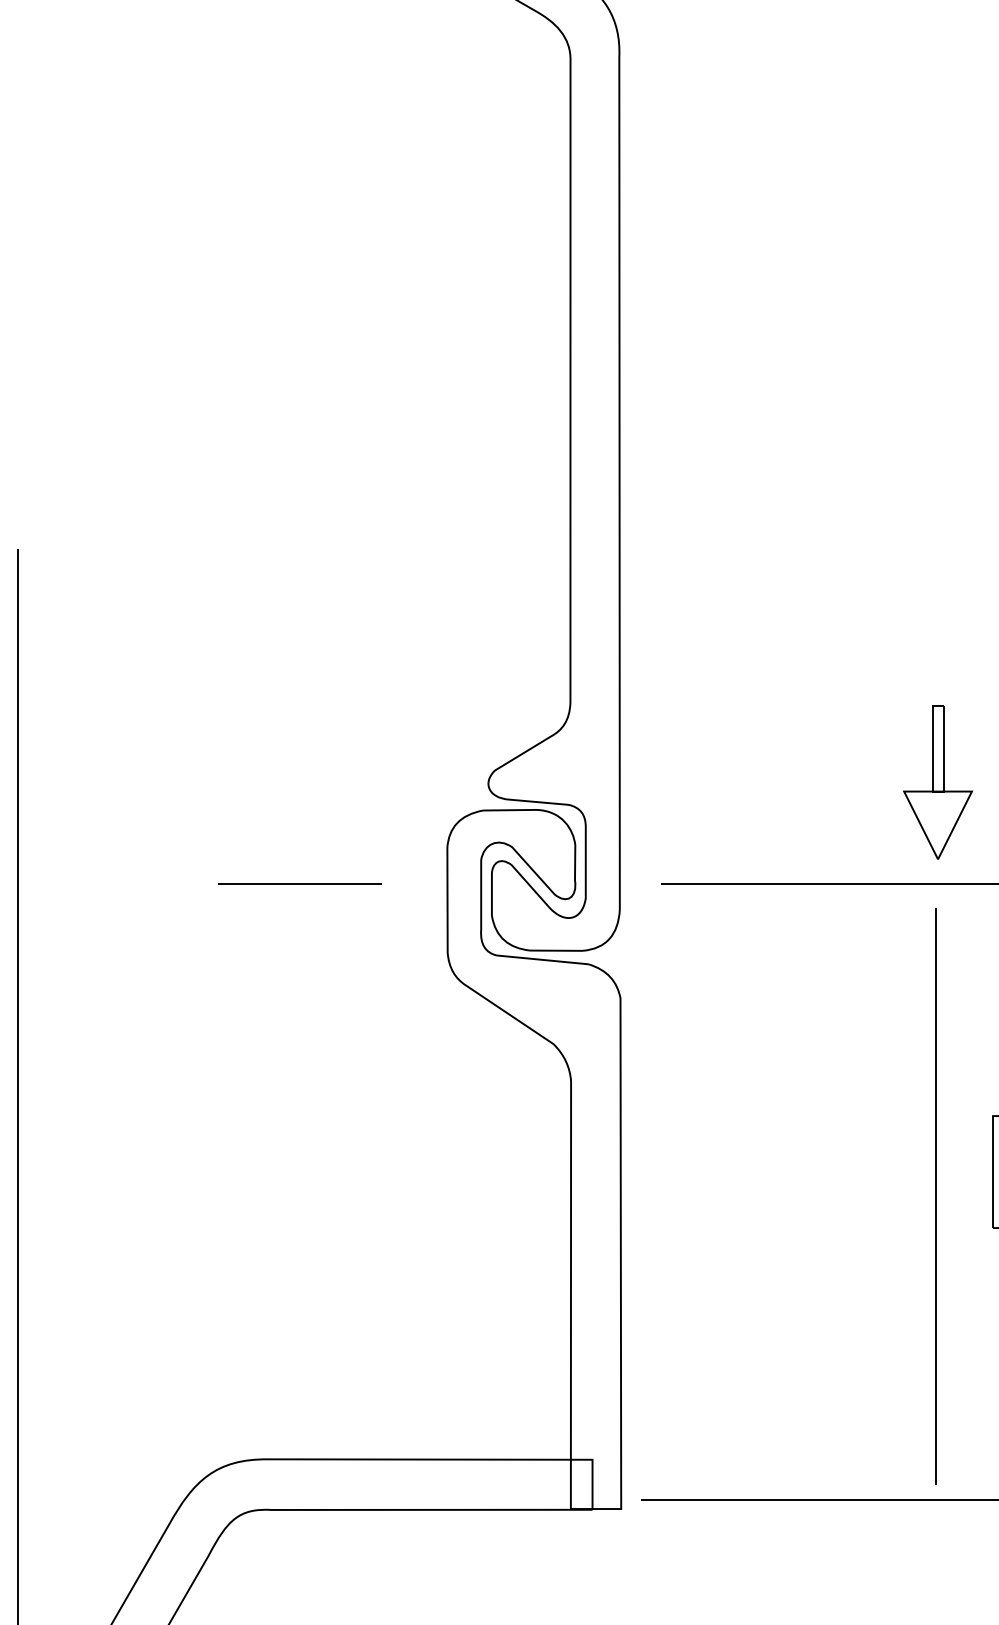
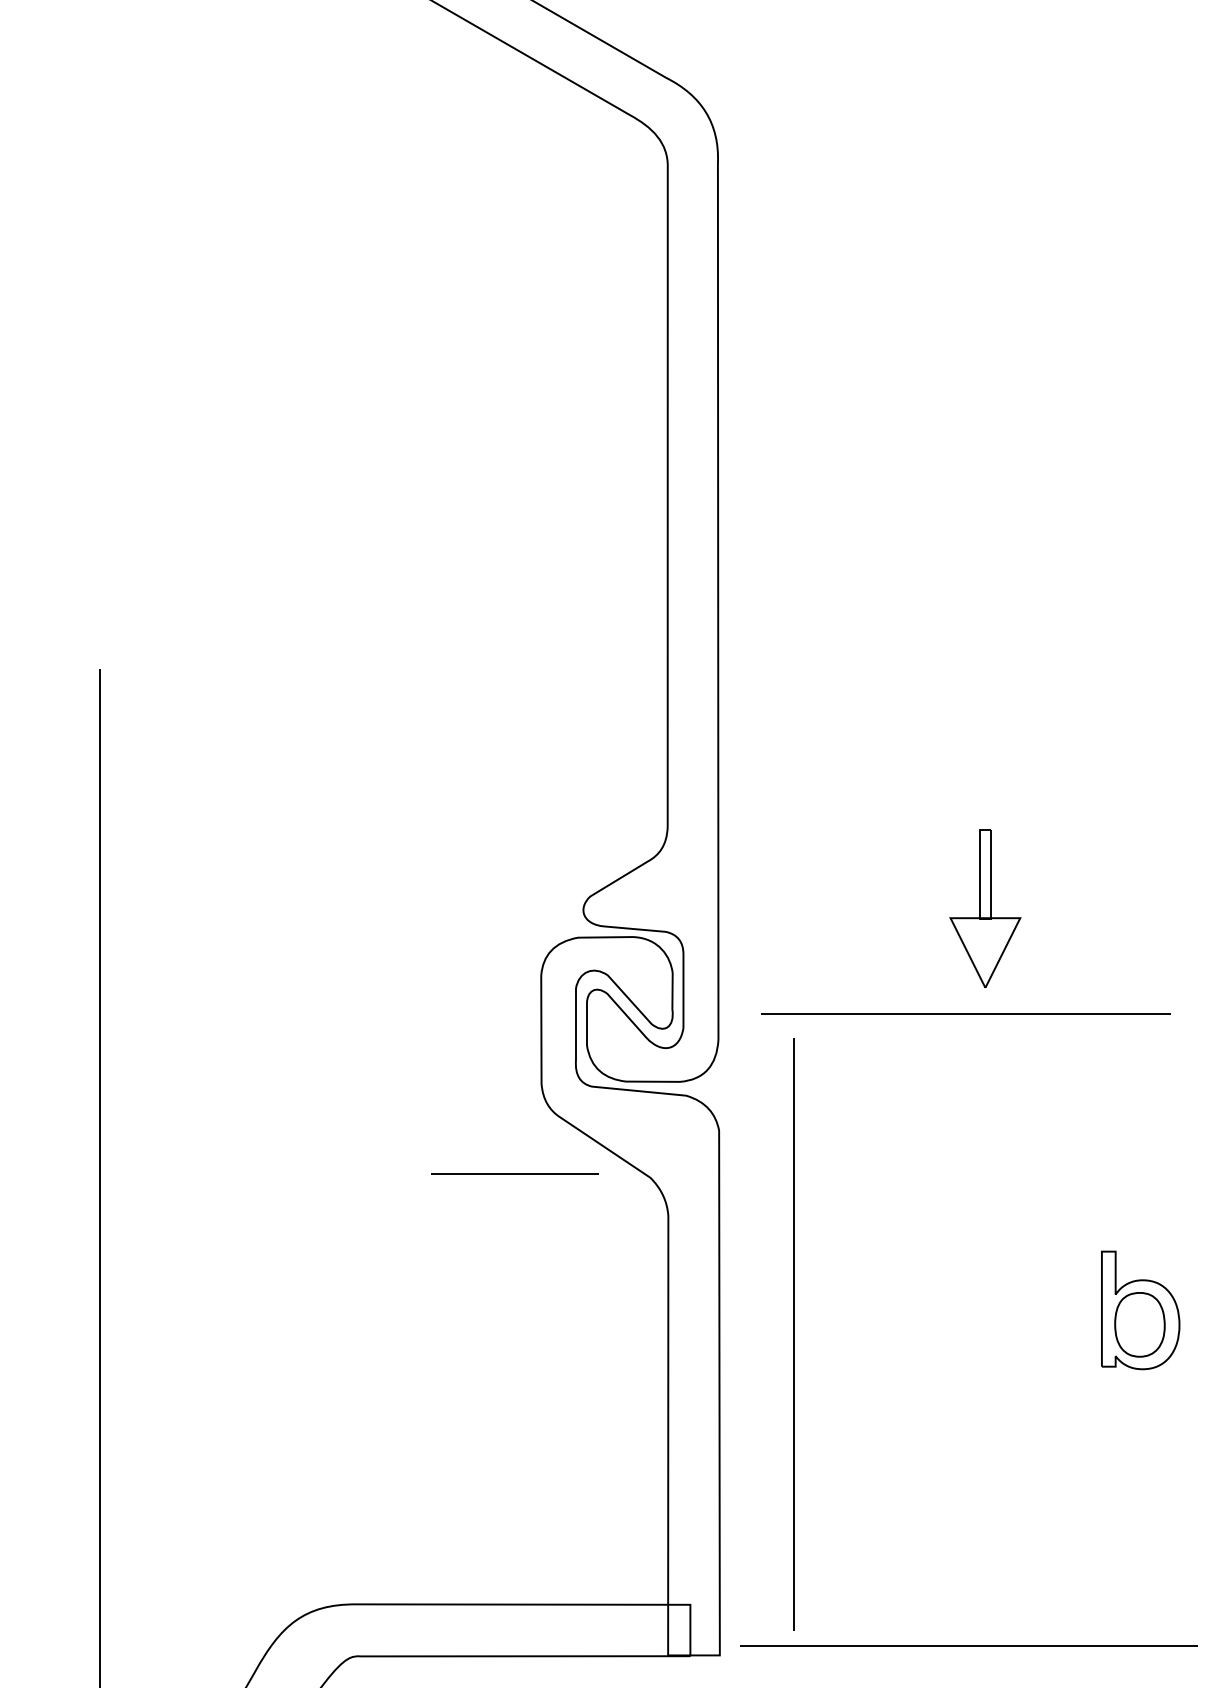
part: (938, 782) -> (985, 908), moved
line: (299, 884) -> (514, 1173), moved
line: (935, 1196) -> (793, 1334), moved

